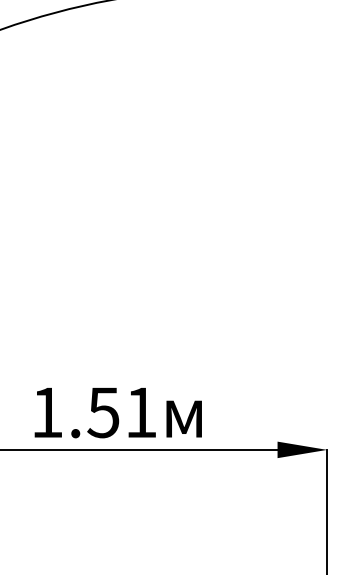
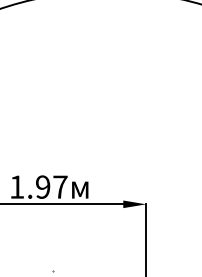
text: (121, 411) -> (51, 186), 1.51 -> 1.97

